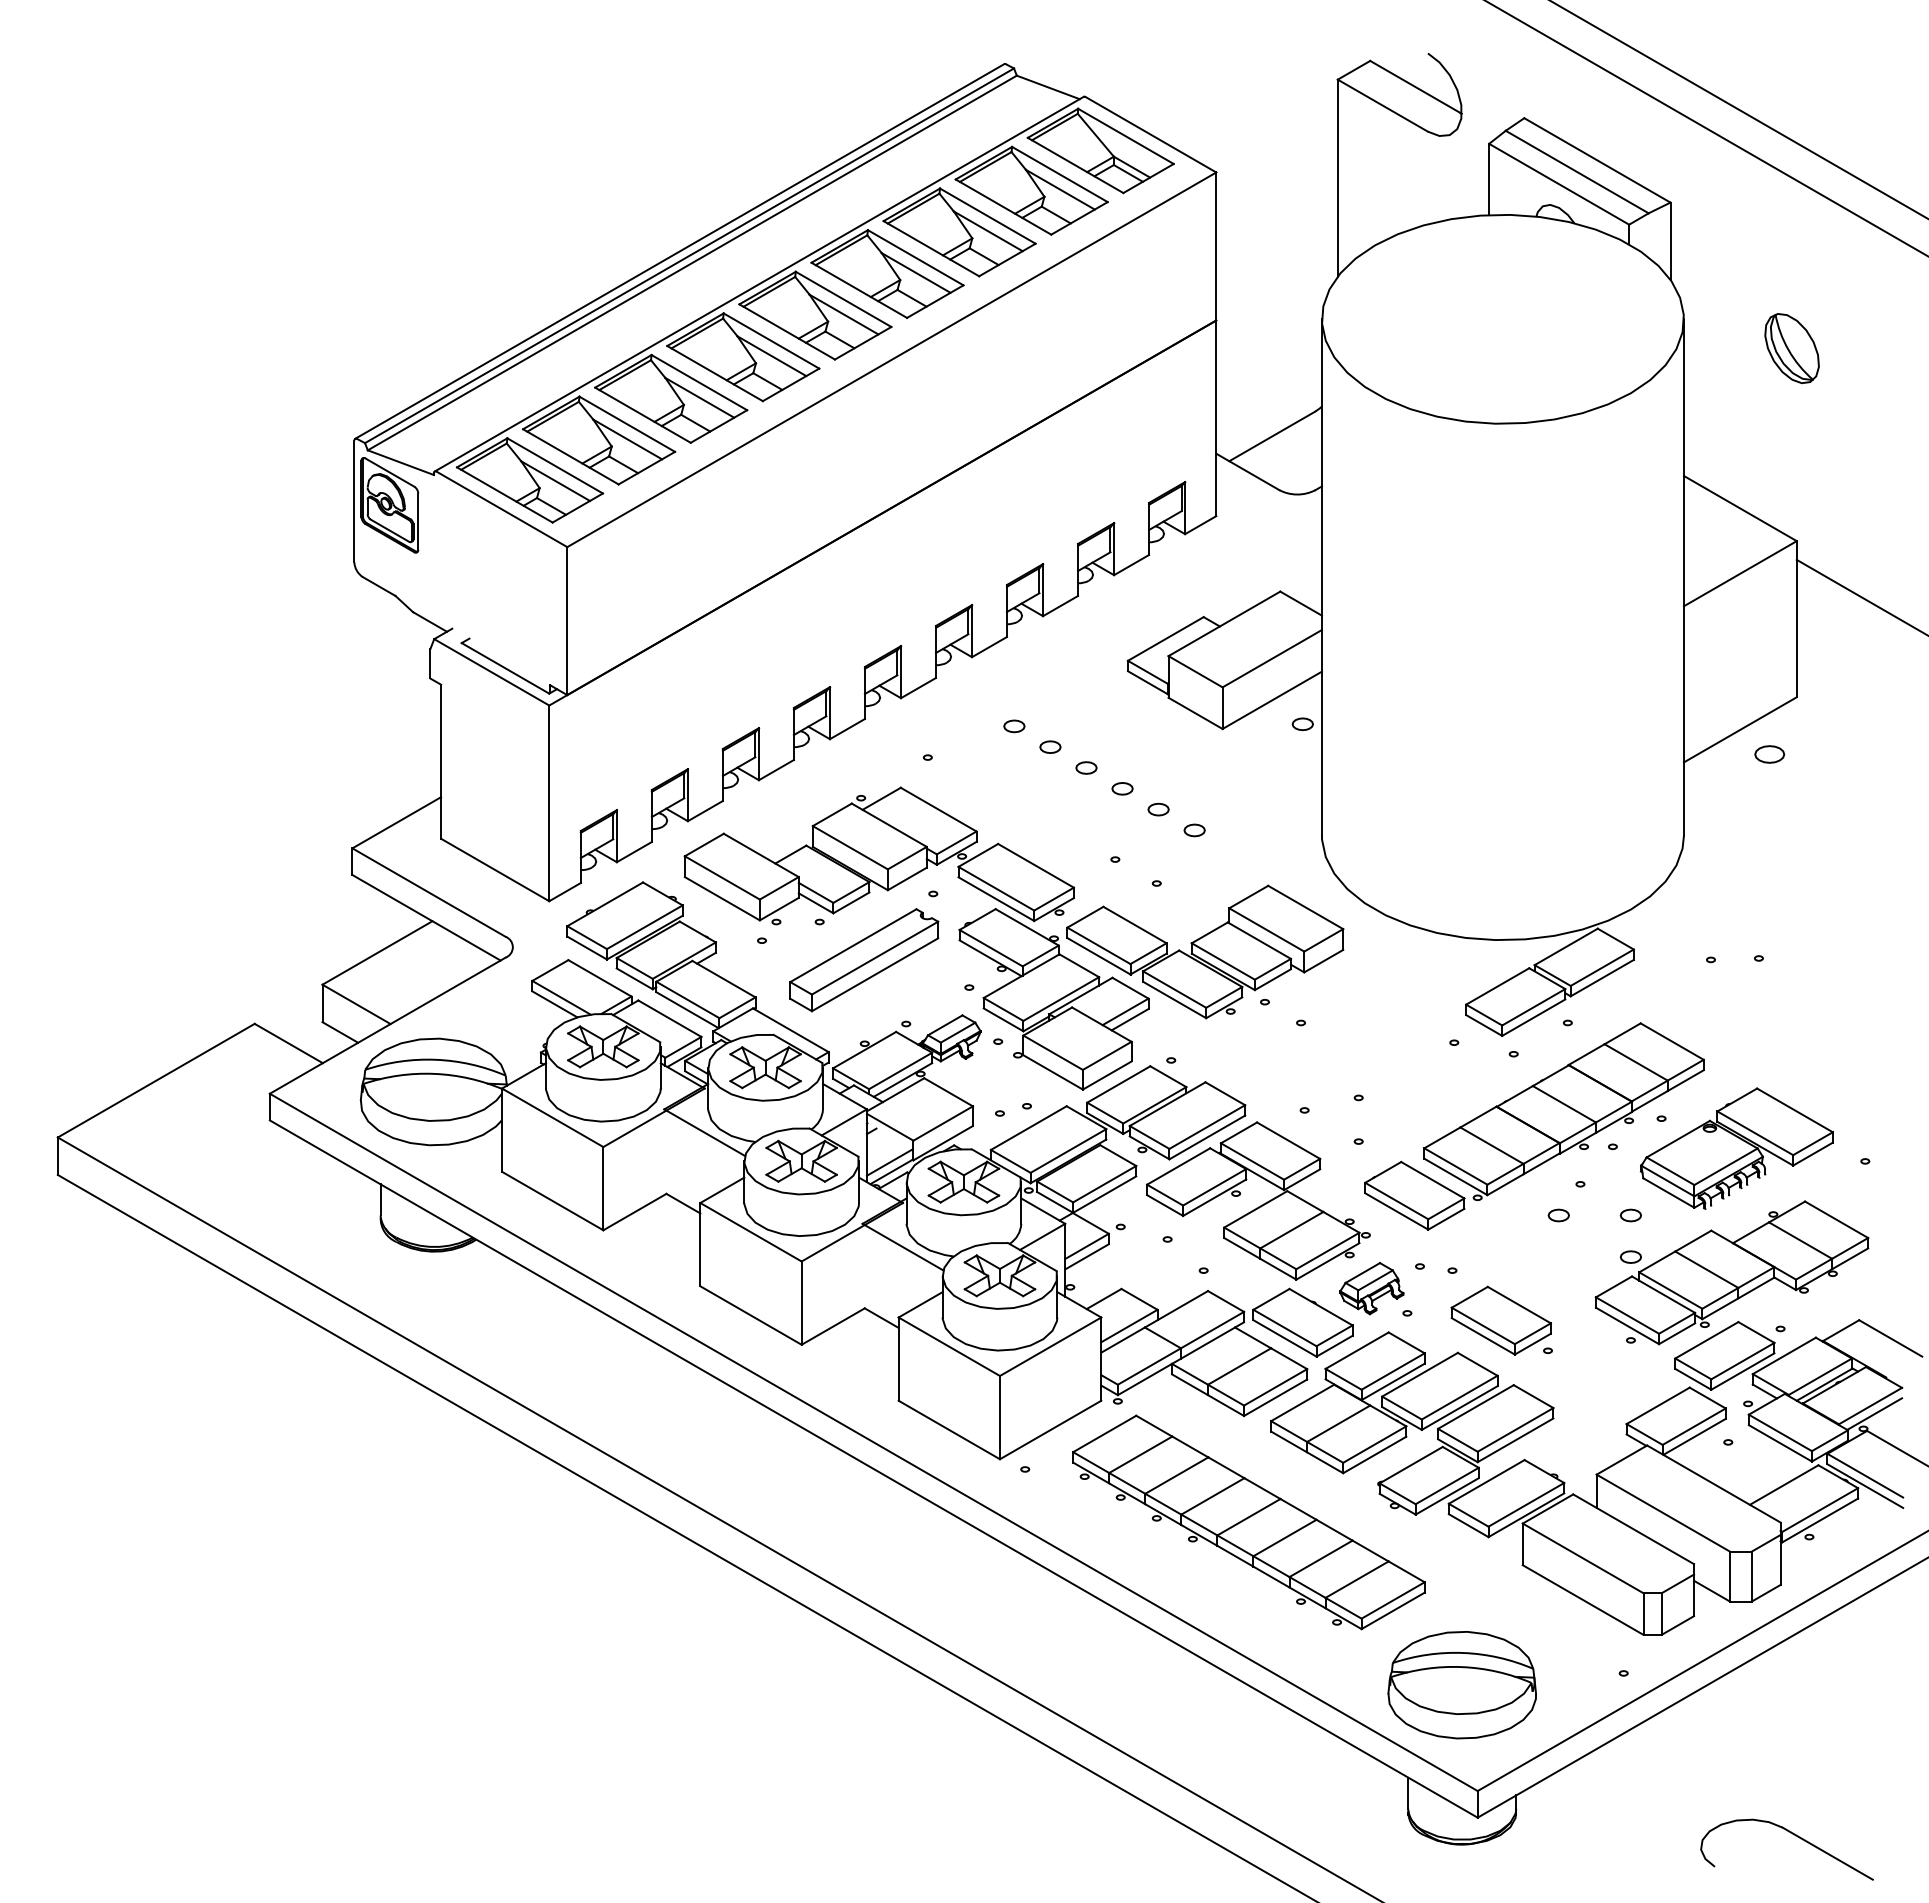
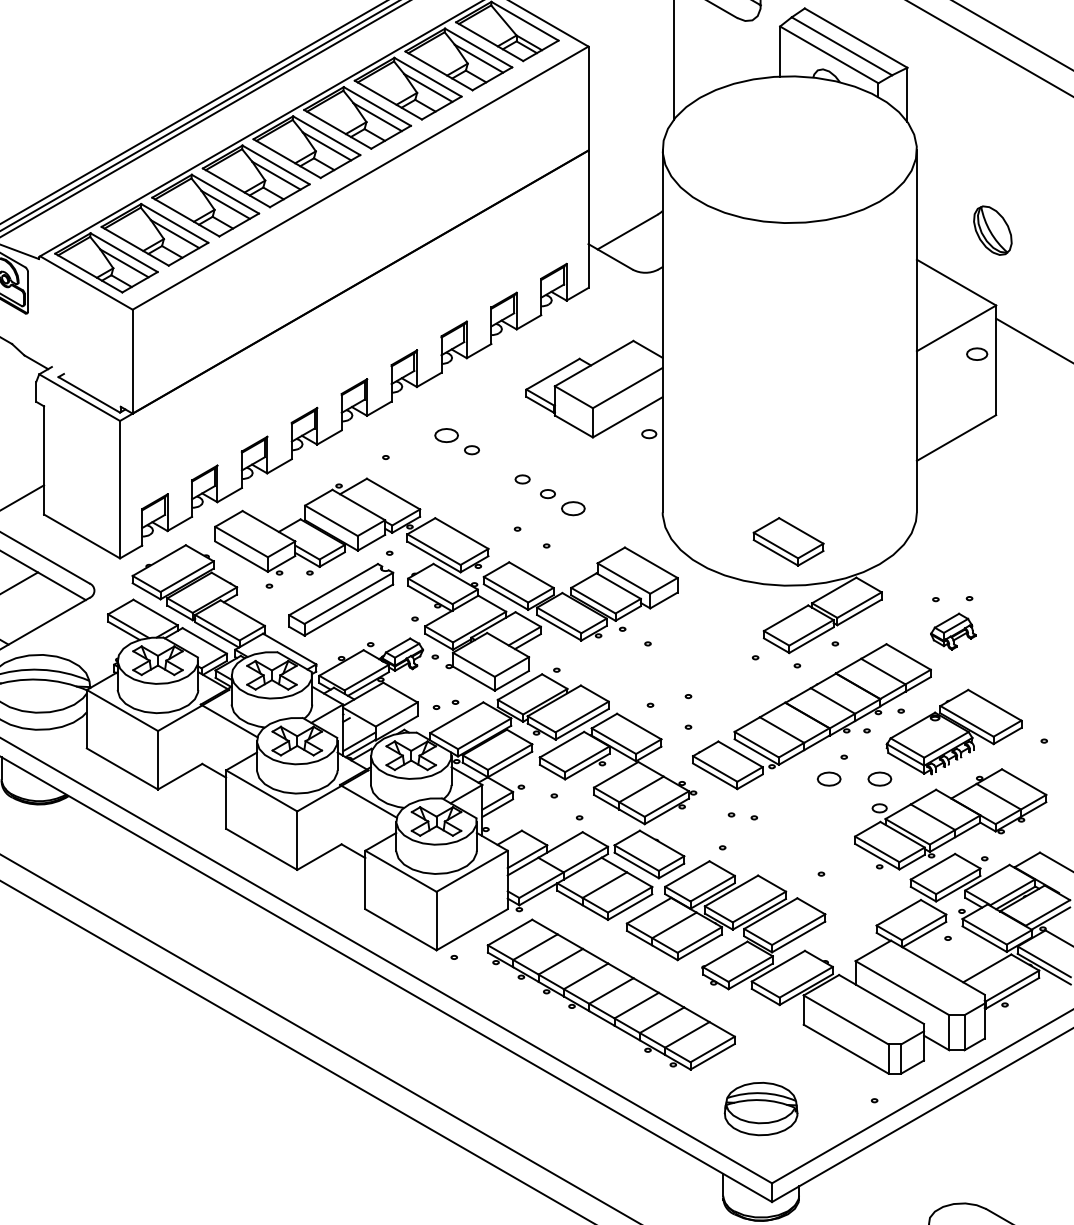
part: (1791, 348) -> (992, 230), moved
part: (1014, 726) -> (446, 435), size x1.6
part: (1769, 754) -> (976, 354), moved
part: (1086, 767) -> (497, 464), removed
part: (1194, 830) -> (573, 508), size x1.6
part: (1558, 1215) -> (828, 779), size x1.6
part: (1630, 1215) -> (879, 779), size x1.6
part: (1371, 1288) -> (953, 631), moved
part: (1500, 1320) -> (788, 541), moved
part: (1461, 1685) -> (760, 1109), size x0.7

